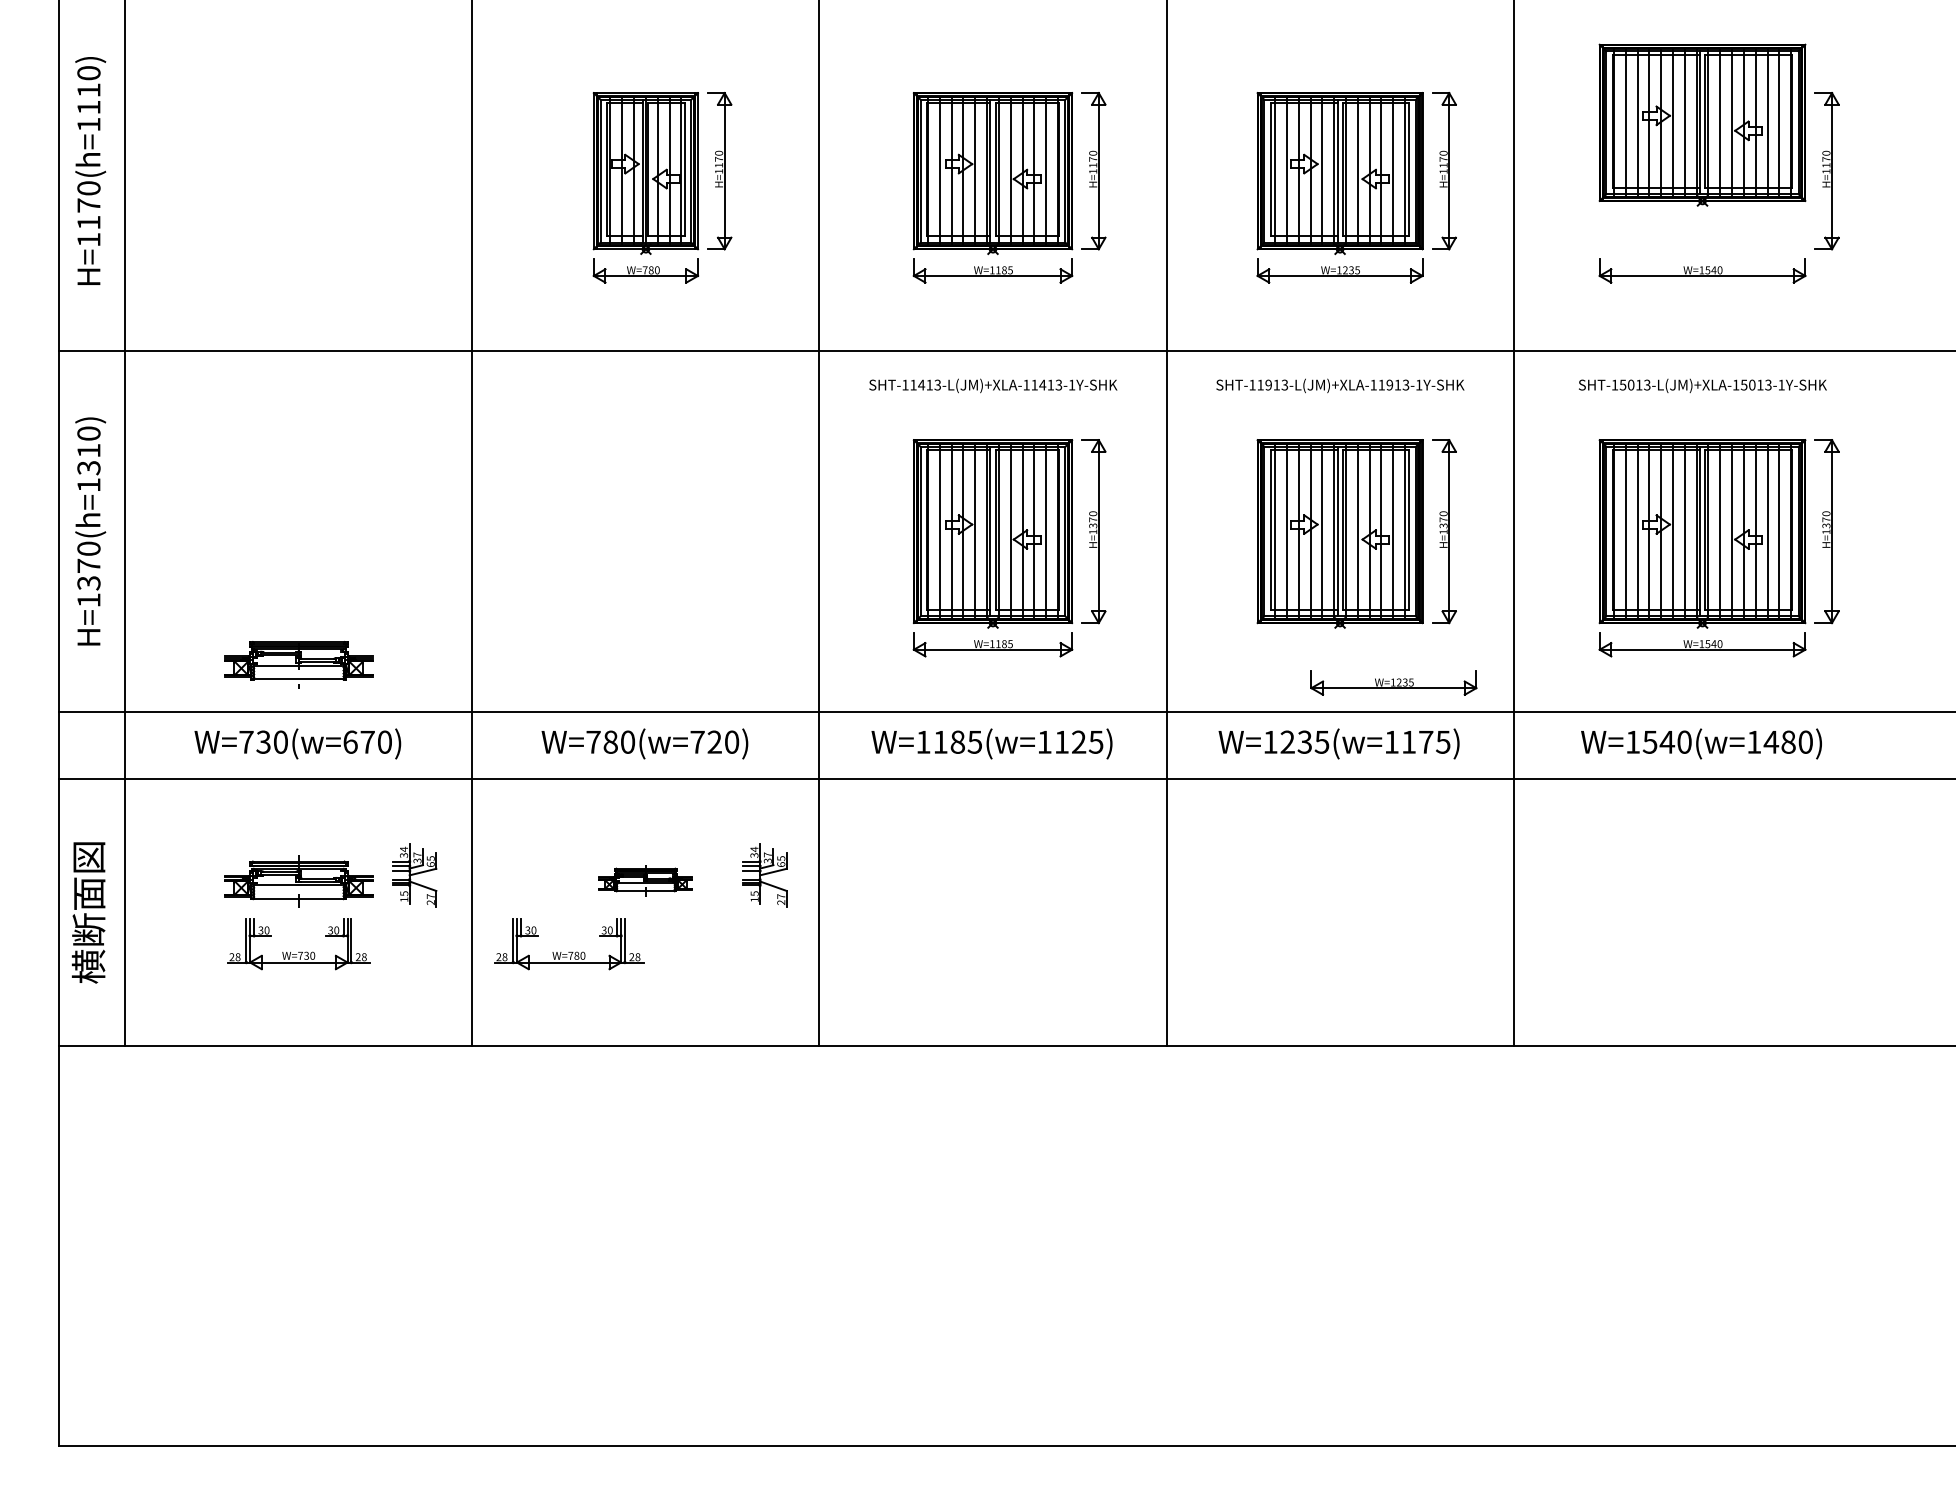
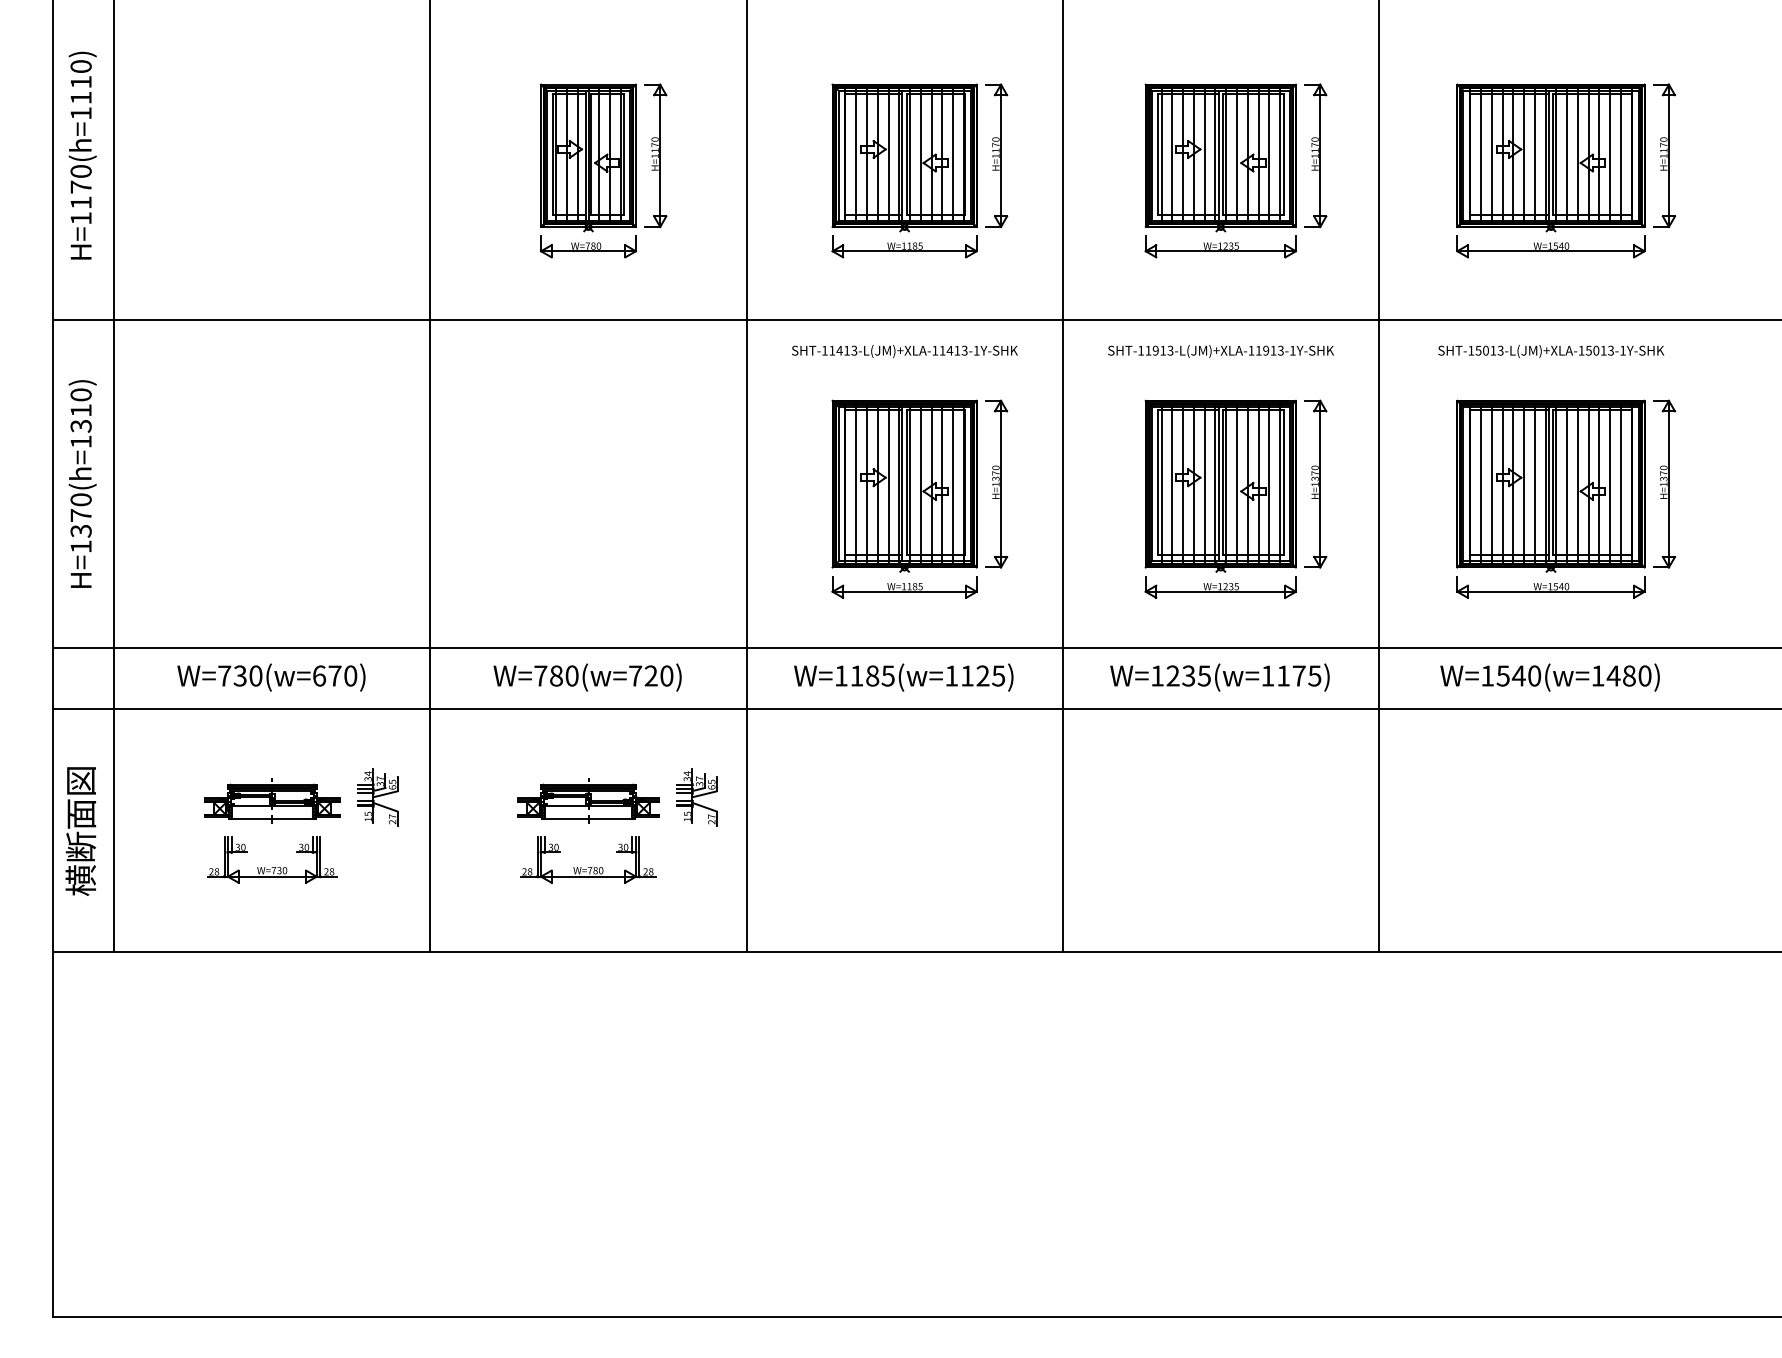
part: (1701, 124) -> (1550, 157), moved
part: (299, 659) -> (272, 600), removed
part: (1393, 683) -> (1220, 587), moved
part: (645, 878) -> (588, 800), size x1.67
part: (569, 952) -> (588, 867), moved

